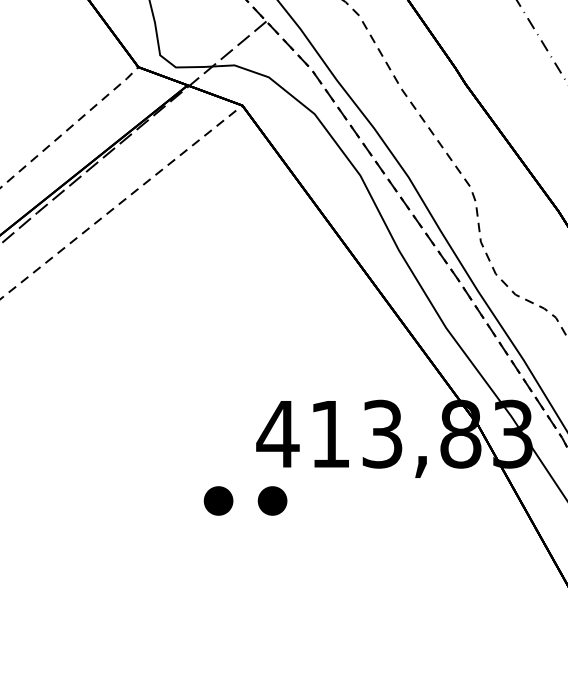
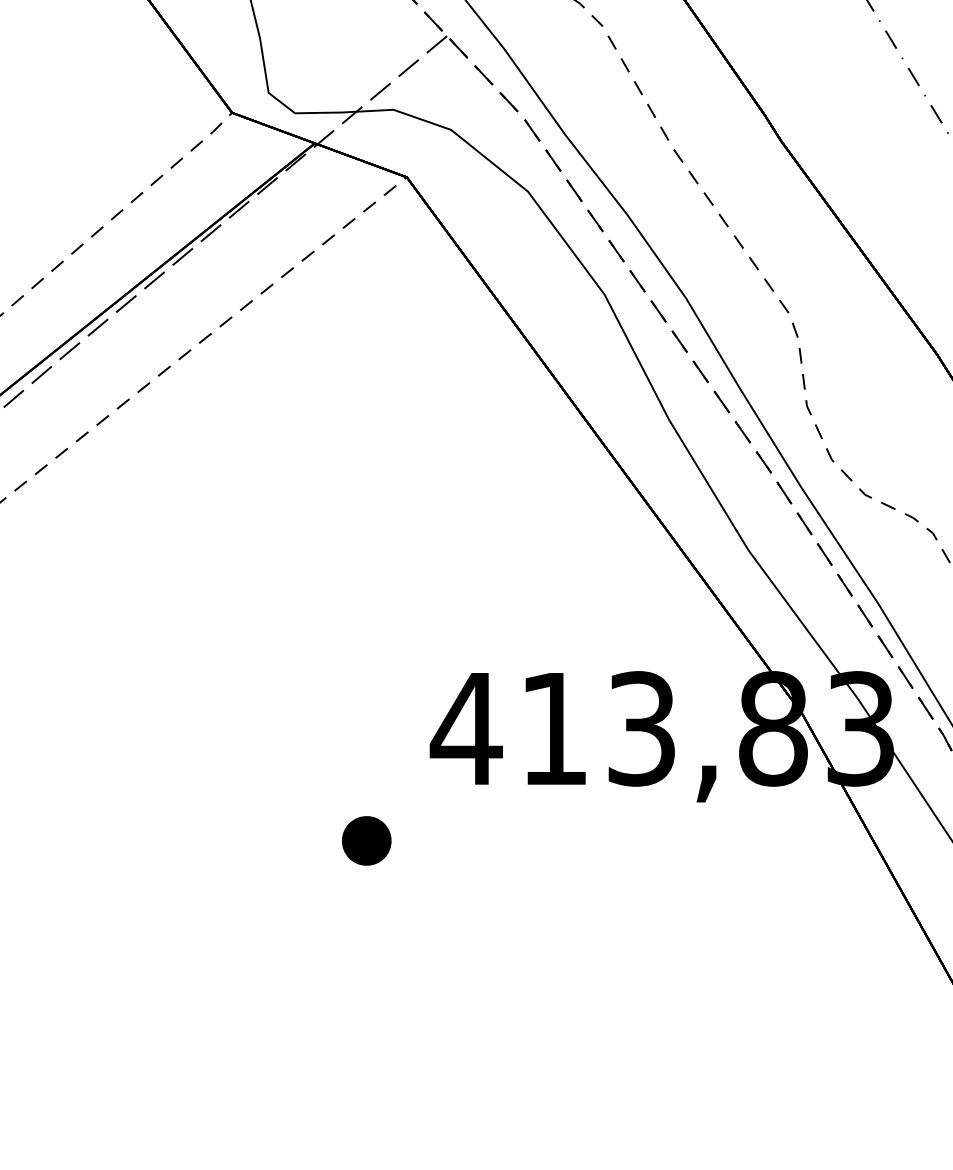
part: (272, 500) -> (457, 840), removed

